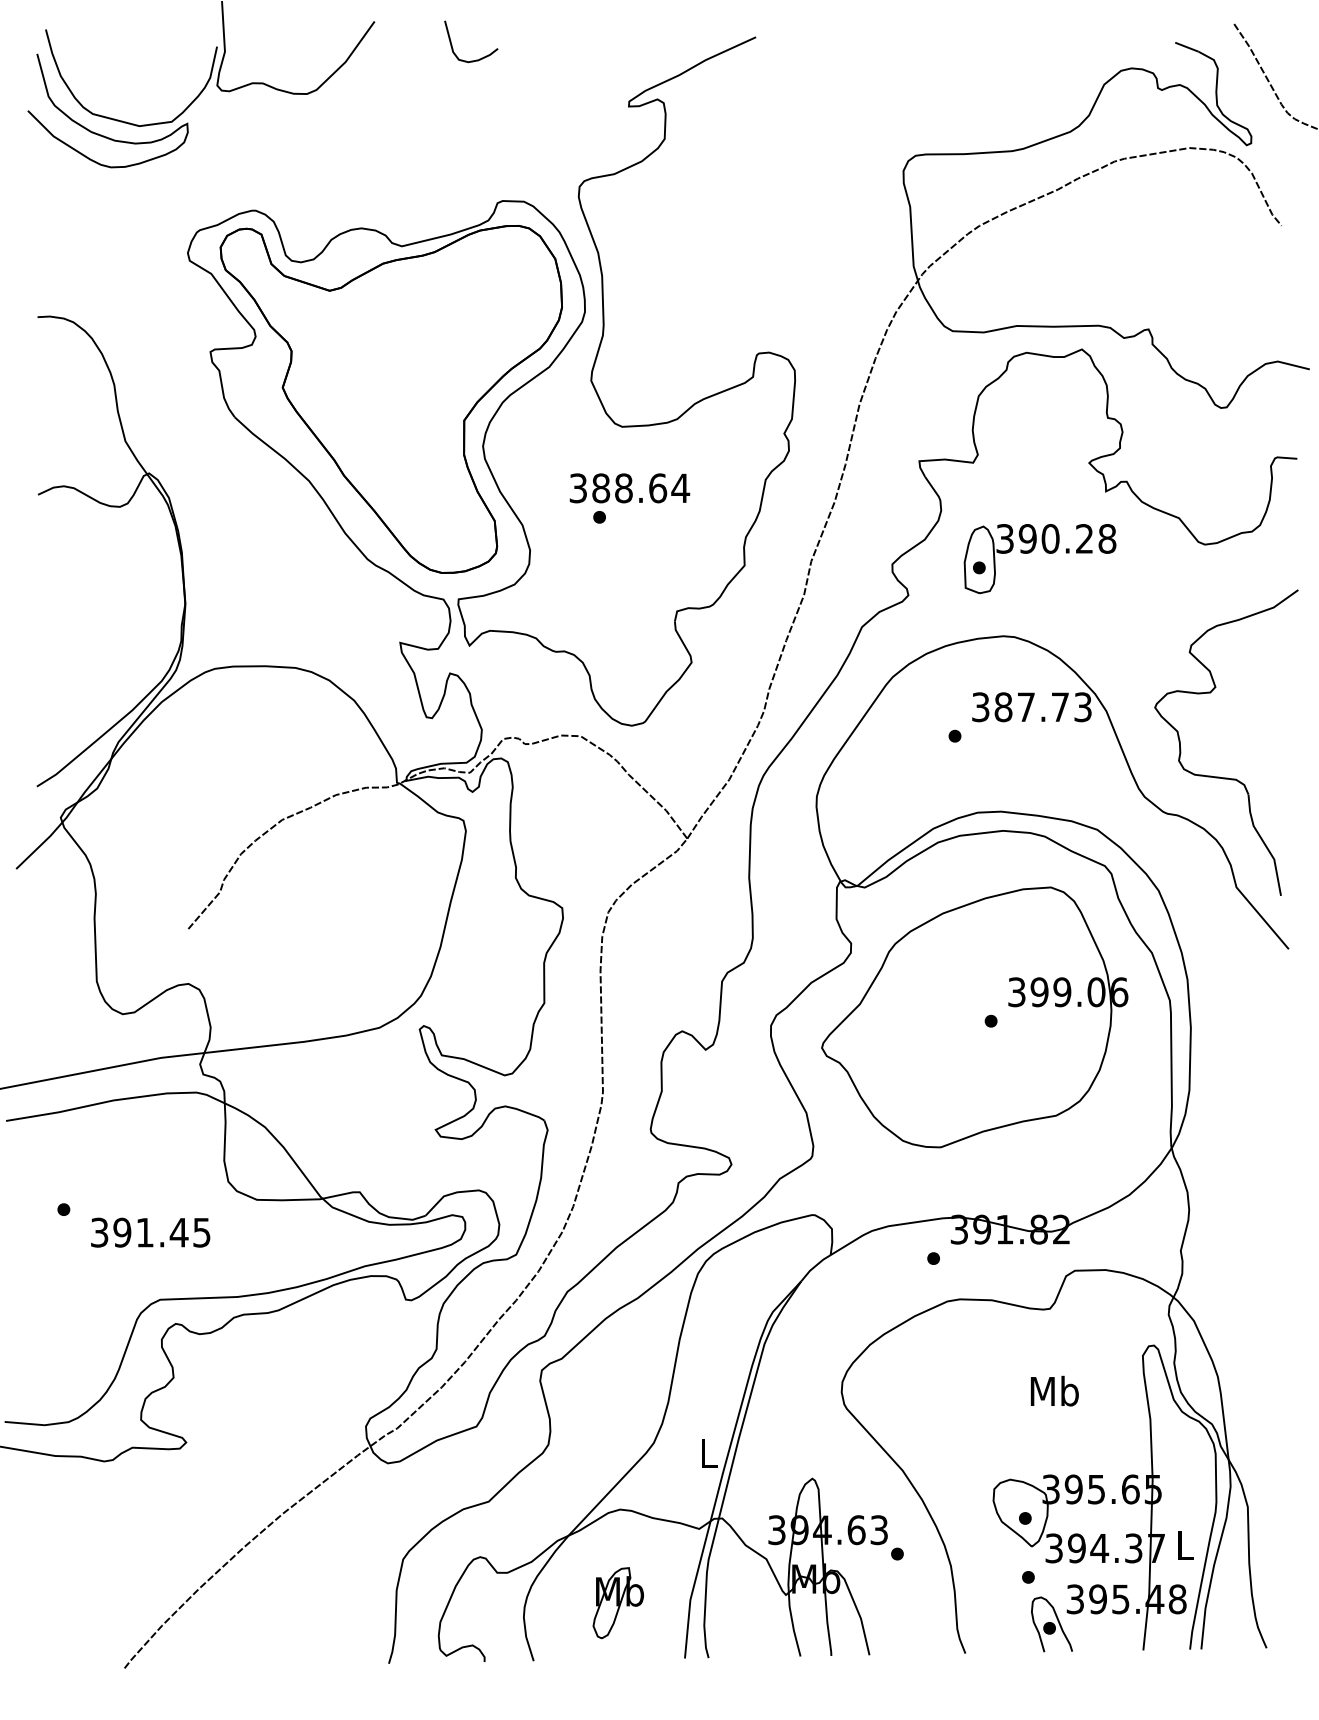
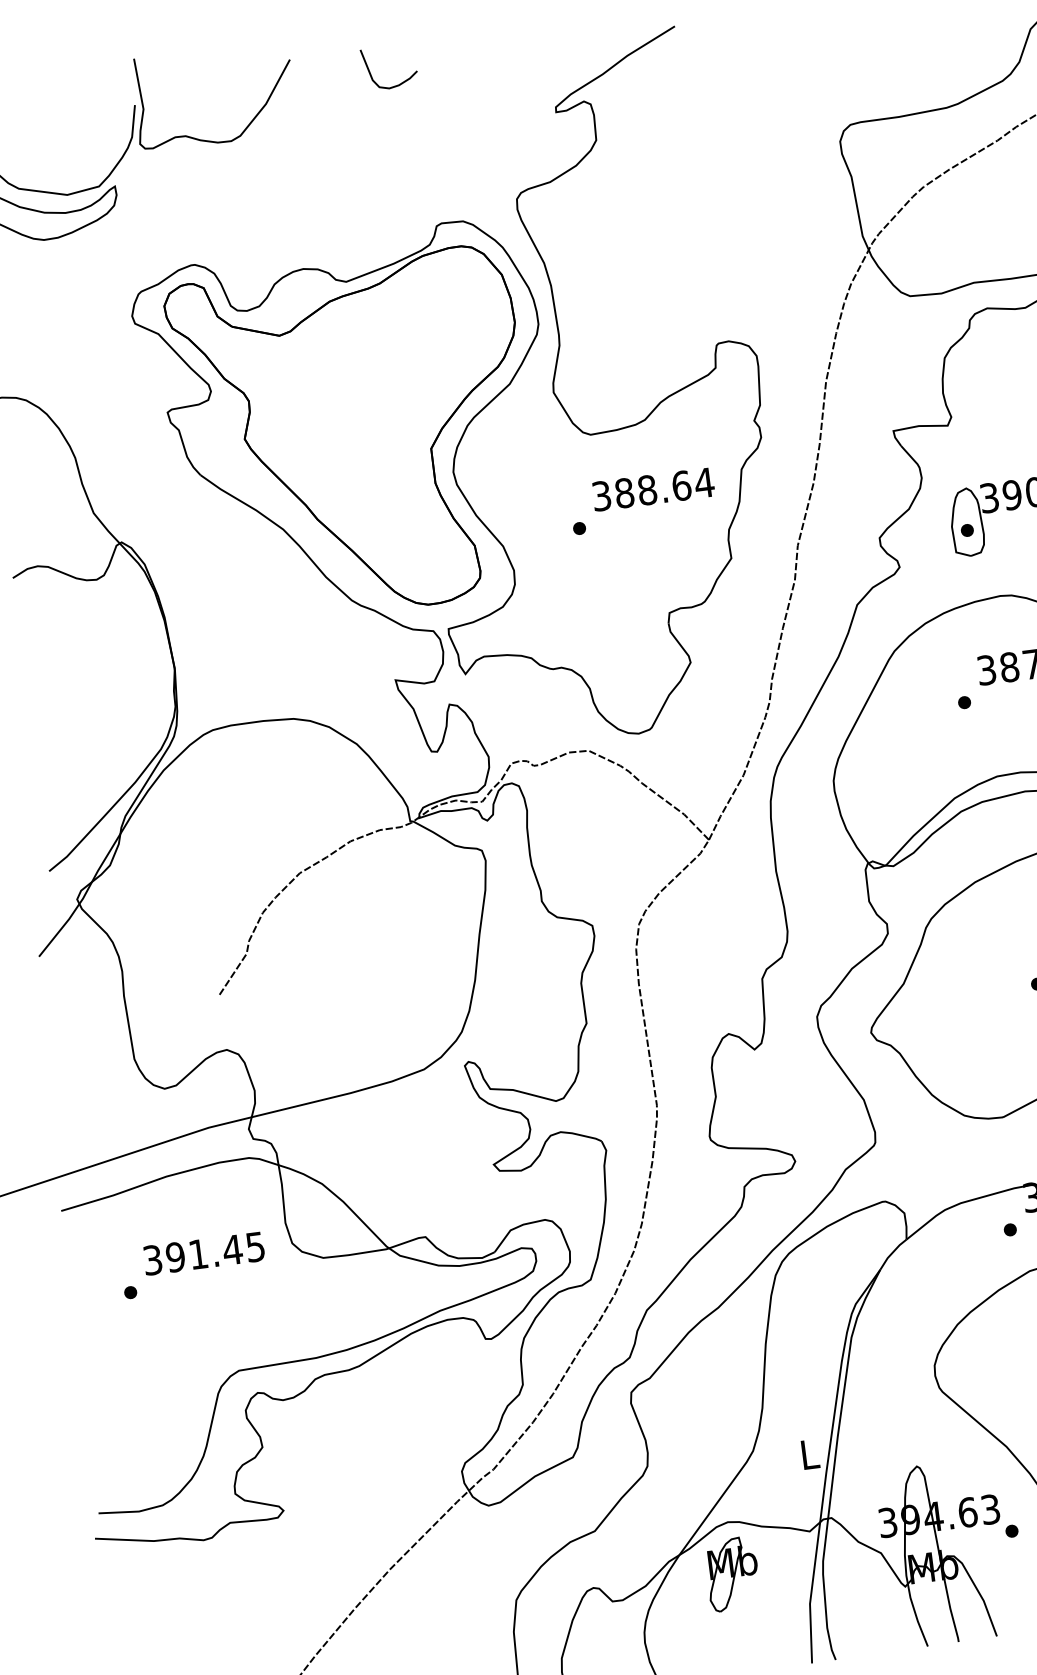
text: (629, 488) -> (653, 489), moved
text: (150, 1232) -> (203, 1253), moved
part: (617, 1603) -> (731, 1574), moved

